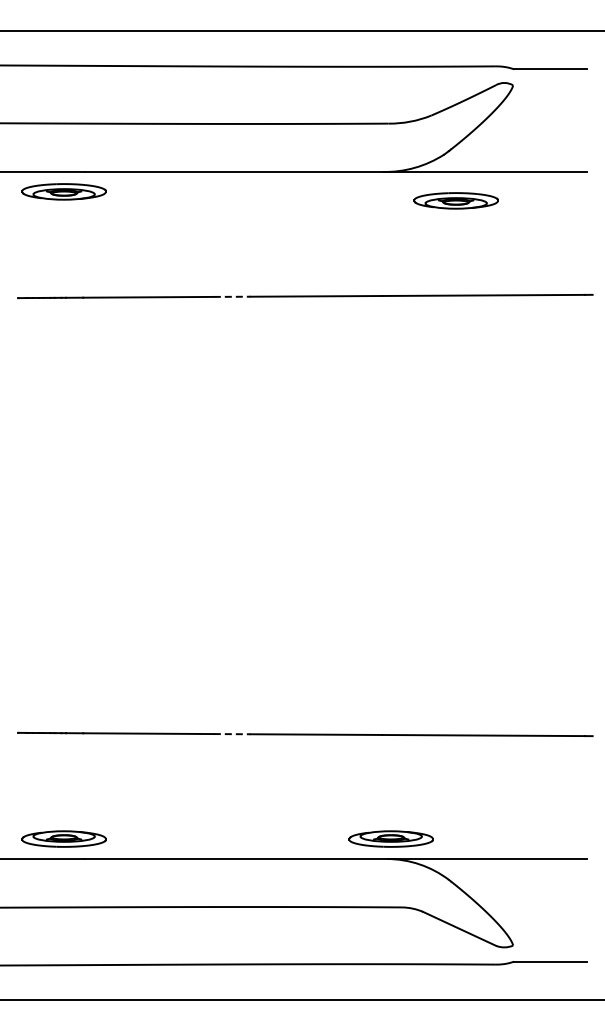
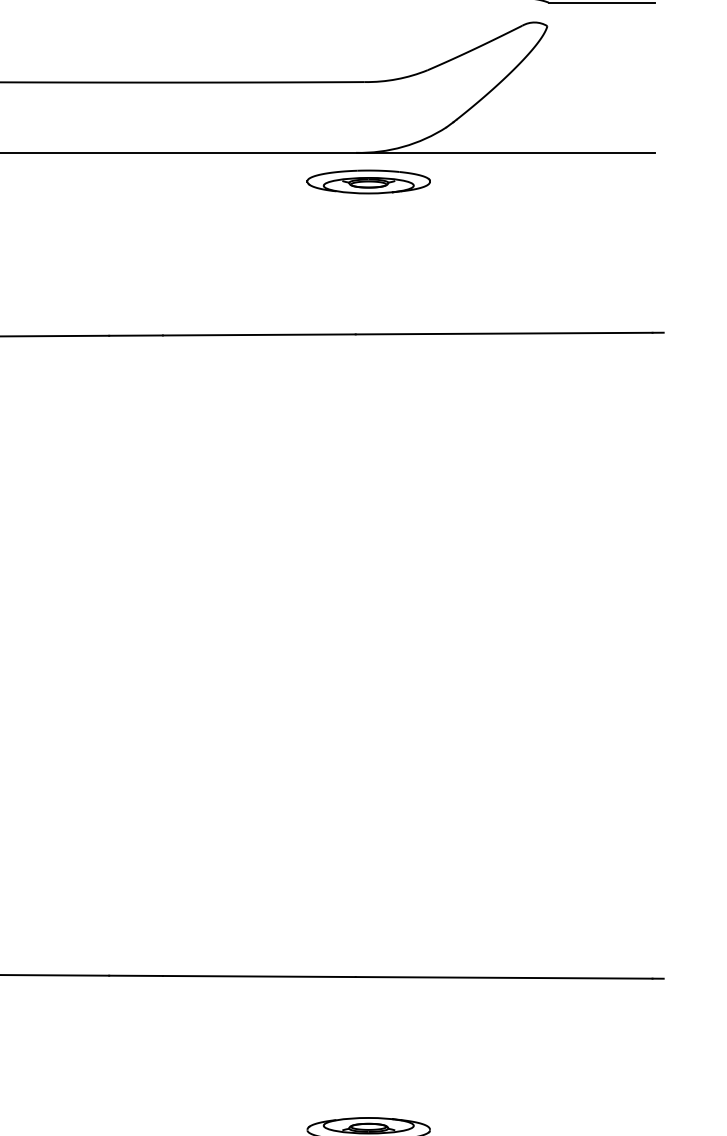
part: (455, 200) -> (367, 181), moved
line: (232, 296) -> (136, 335), dashed -> solid
line: (232, 734) -> (136, 976), dashed -> solid

